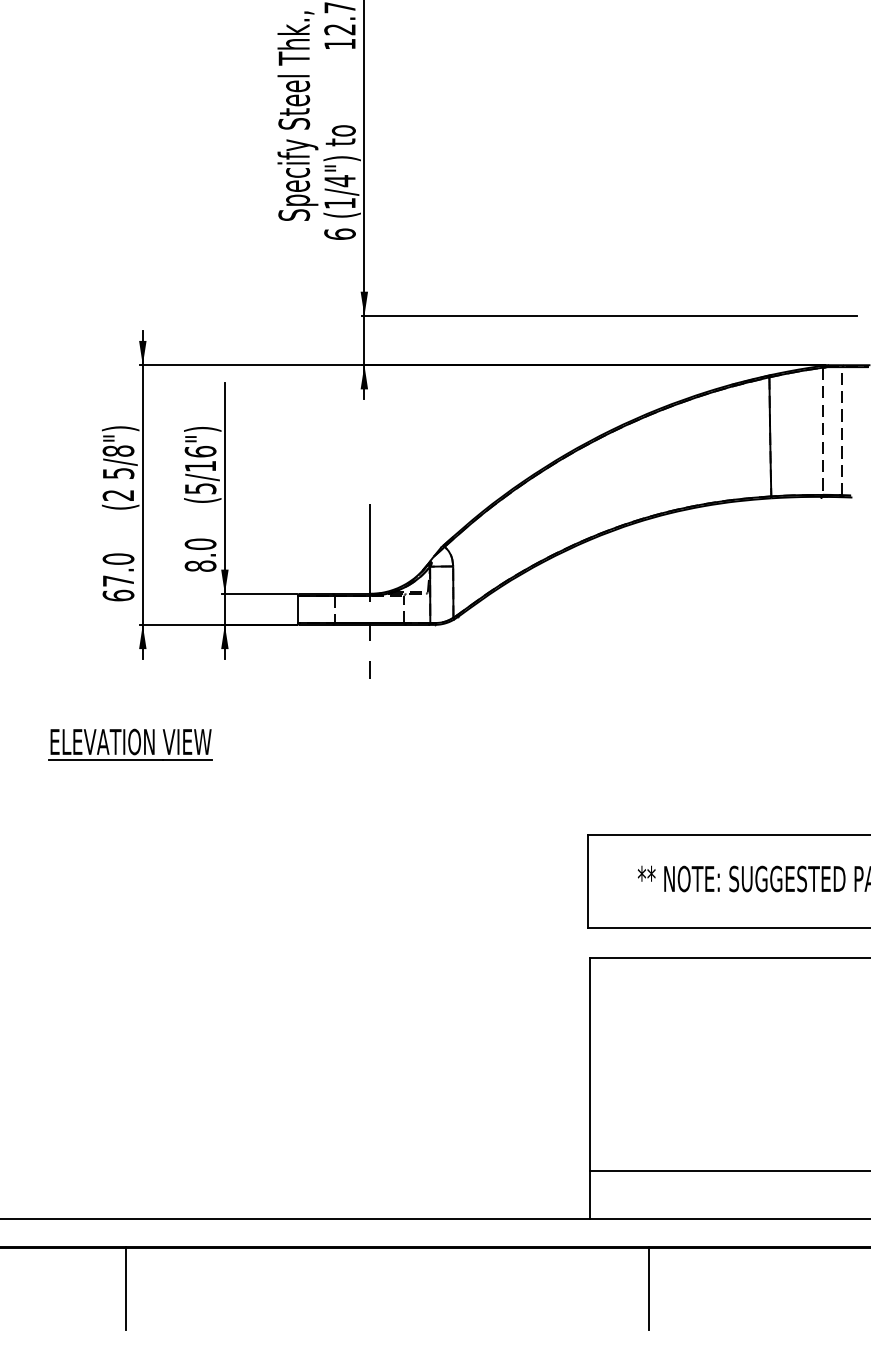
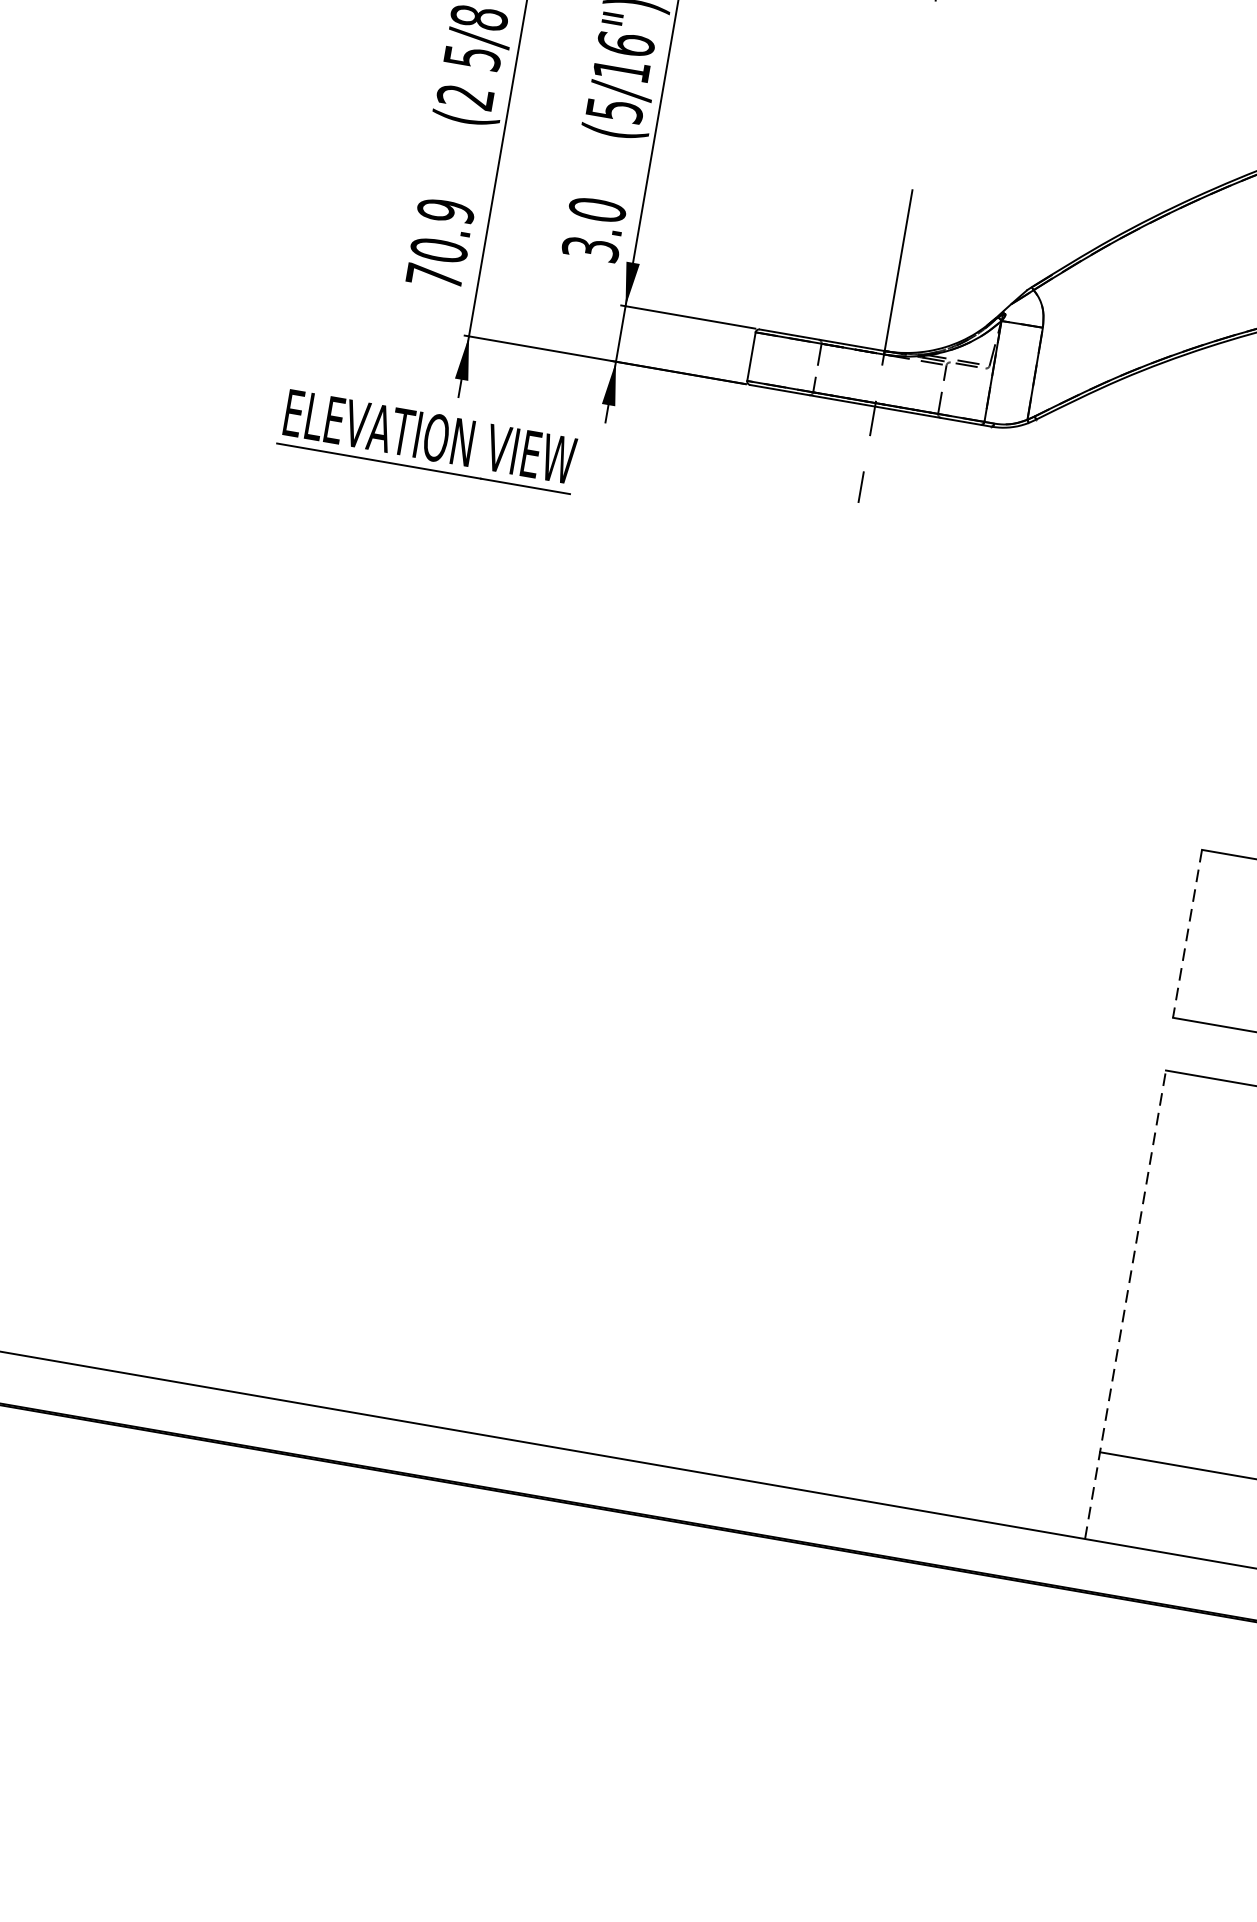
text: (200, 565) -> (590, 247), 8.0 -> 3.0
text: (118, 577) -> (440, 244), 67.0 -> 70.9
part: (130, 744) -> (428, 441), moved
line: (588, 881) -> (1187, 933), solid -> dashed
line: (589, 1088) -> (1125, 1304), solid -> dashed
line: (125, 1288) -> (232, 1519), removed
line: (648, 1288) -> (1169, 1681), removed

